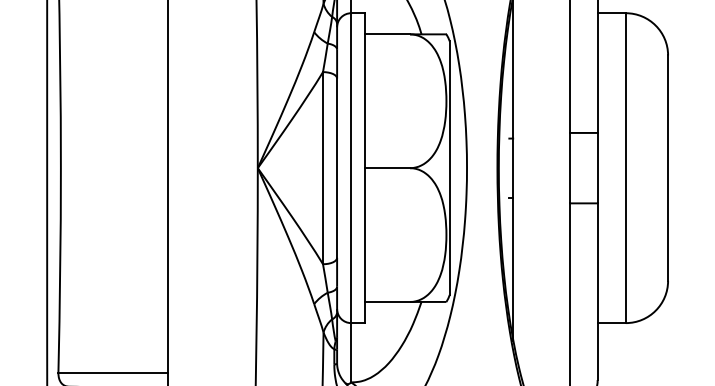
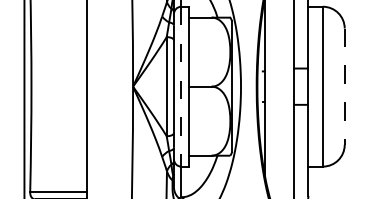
line: (351, 167) -> (181, 86), solid -> dashed
line: (667, 169) -> (344, 87), solid -> dashed

